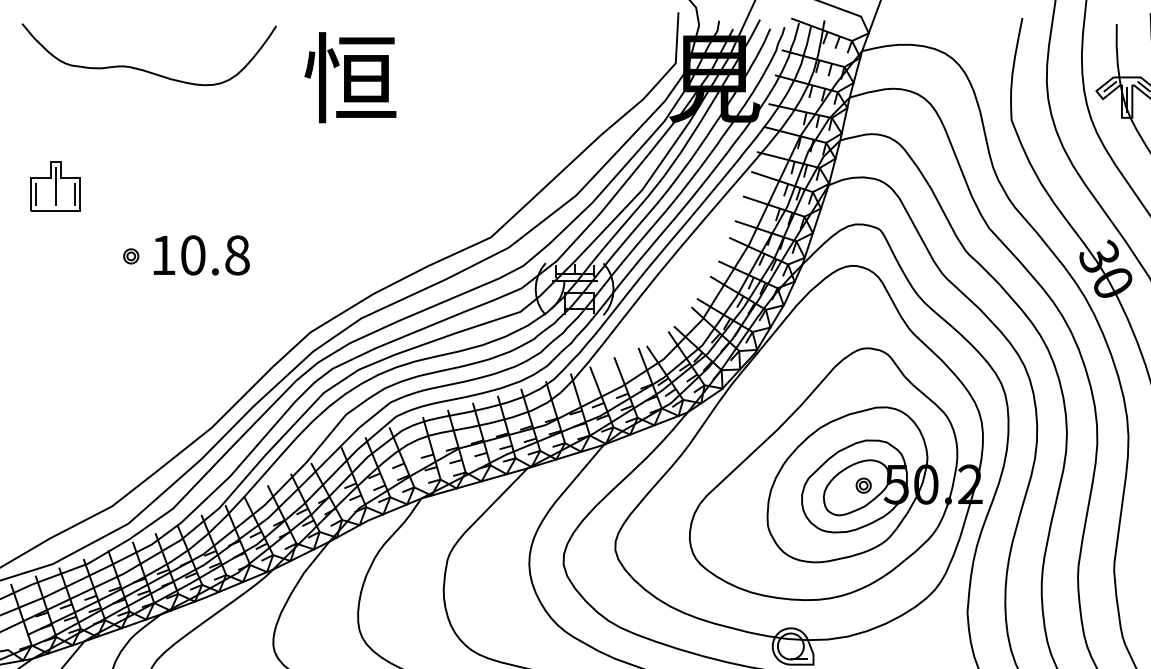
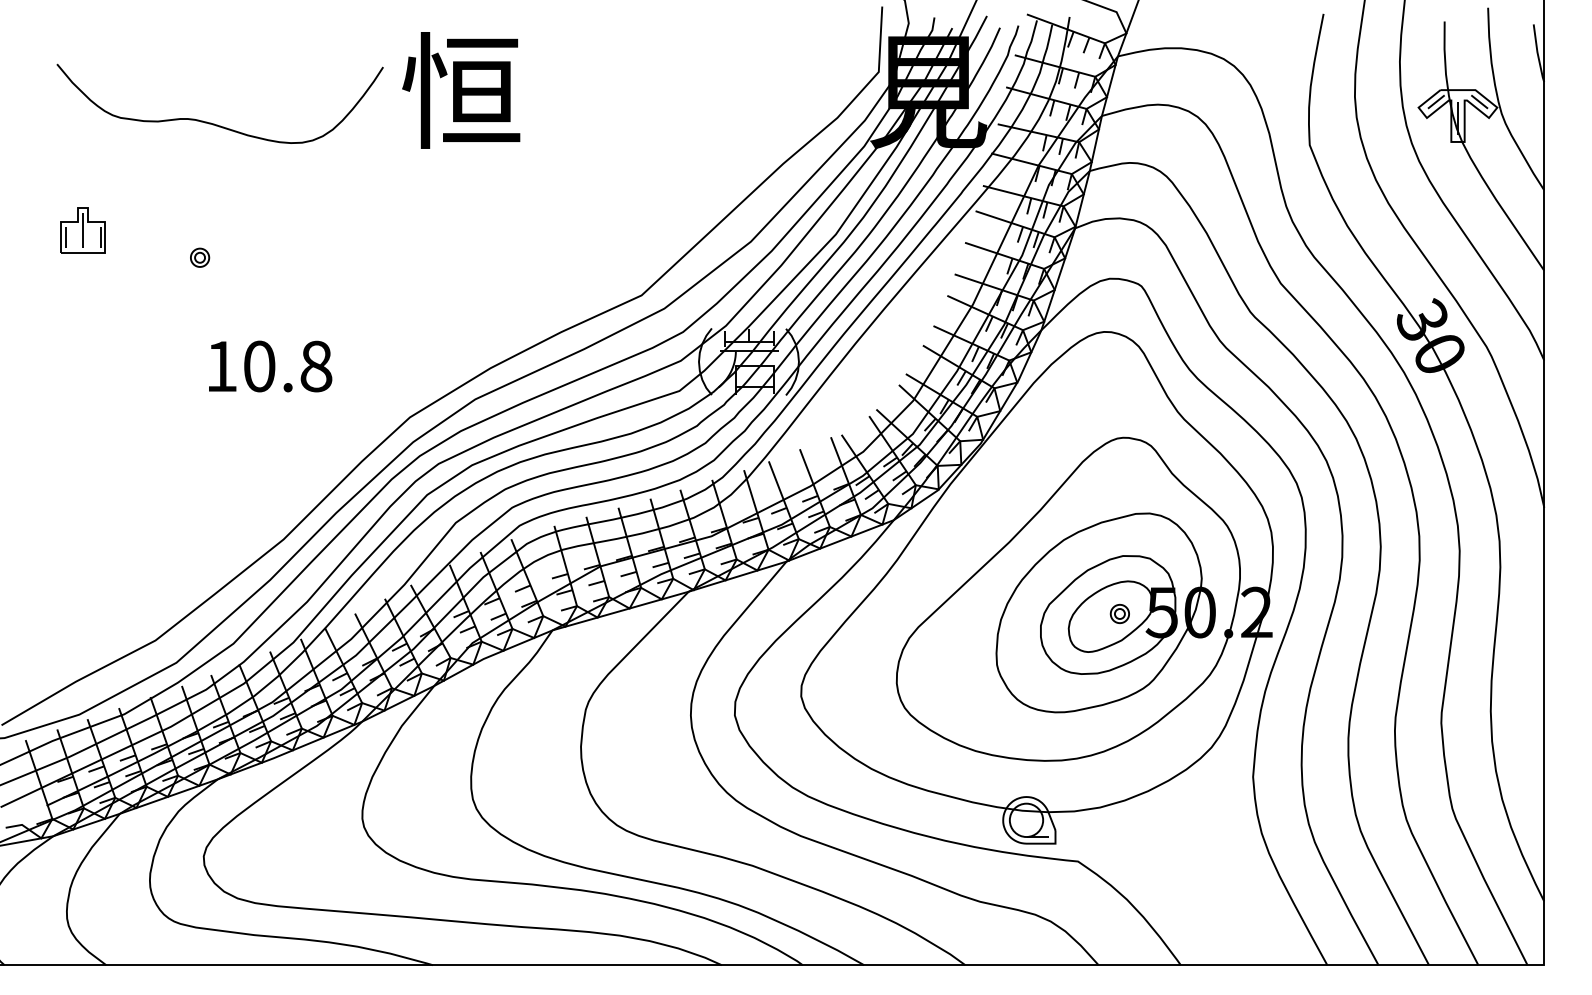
curve: (142, 69) -> (211, 122), moved
part: (55, 186) -> (82, 230), size x0.7
text: (201, 255) -> (270, 366), moved
part: (131, 256) -> (200, 257), moved

